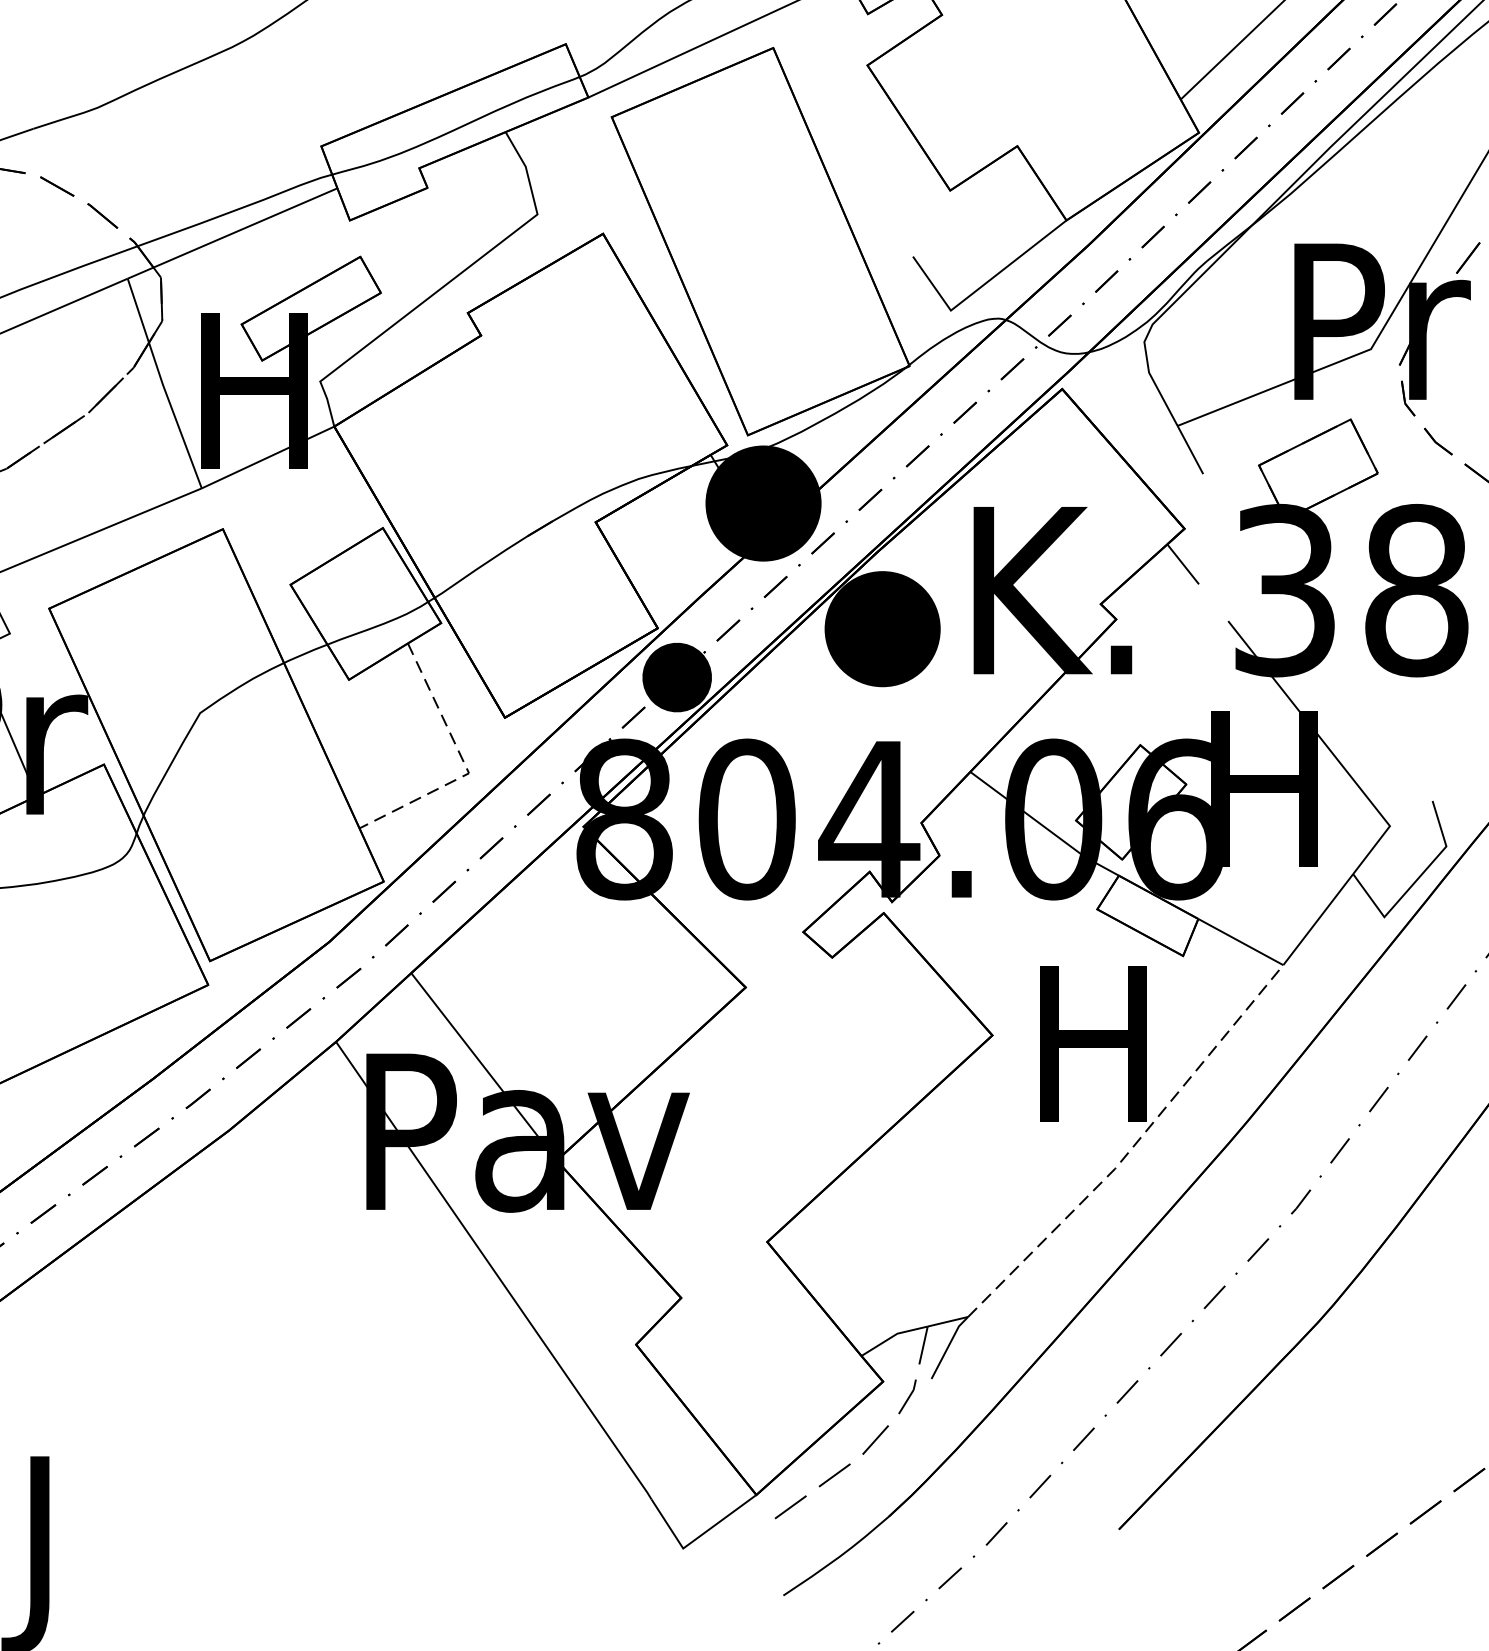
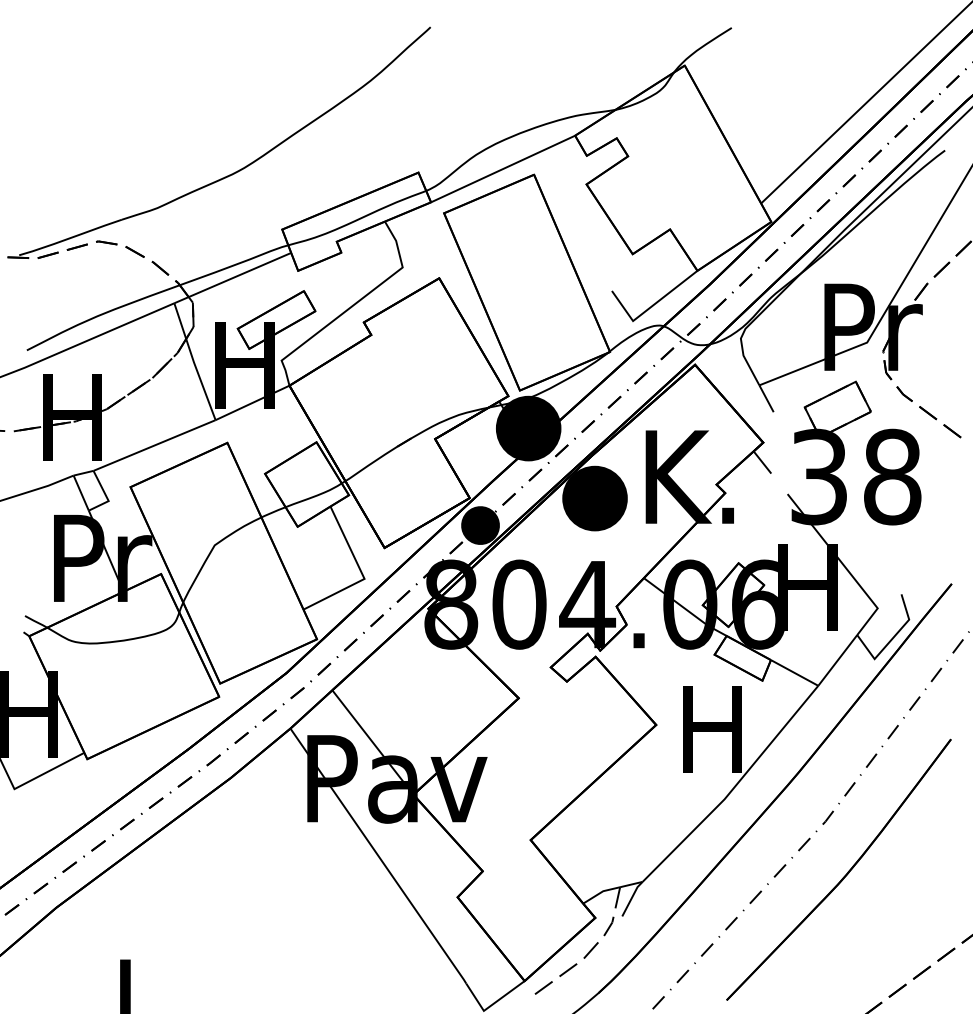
line: (465, 765) -> (362, 574), dashed -> solid
line: (1132, 1147) -> (734, 787), dashed -> solid

